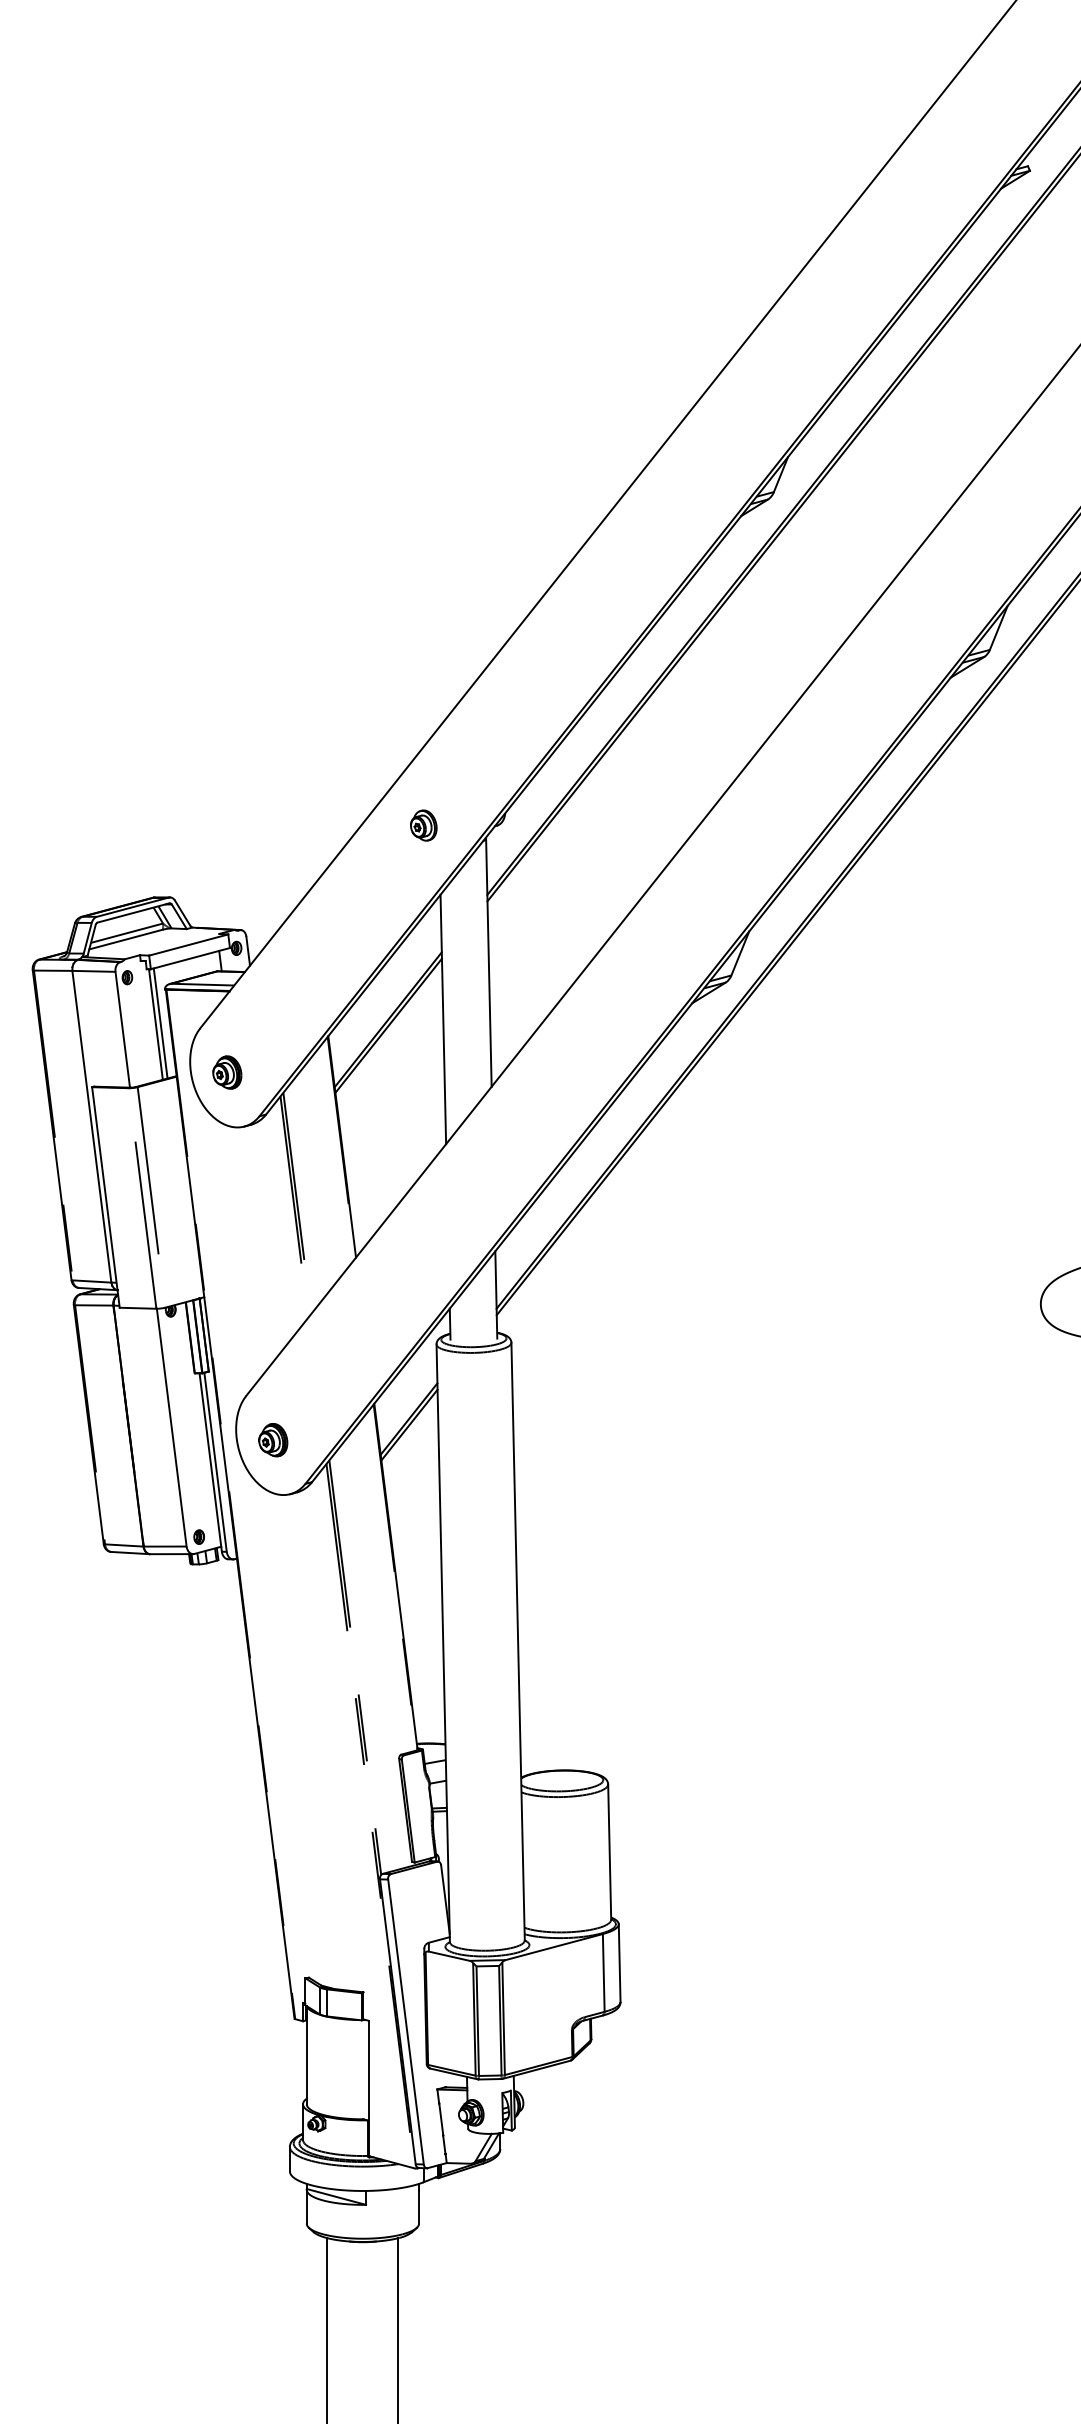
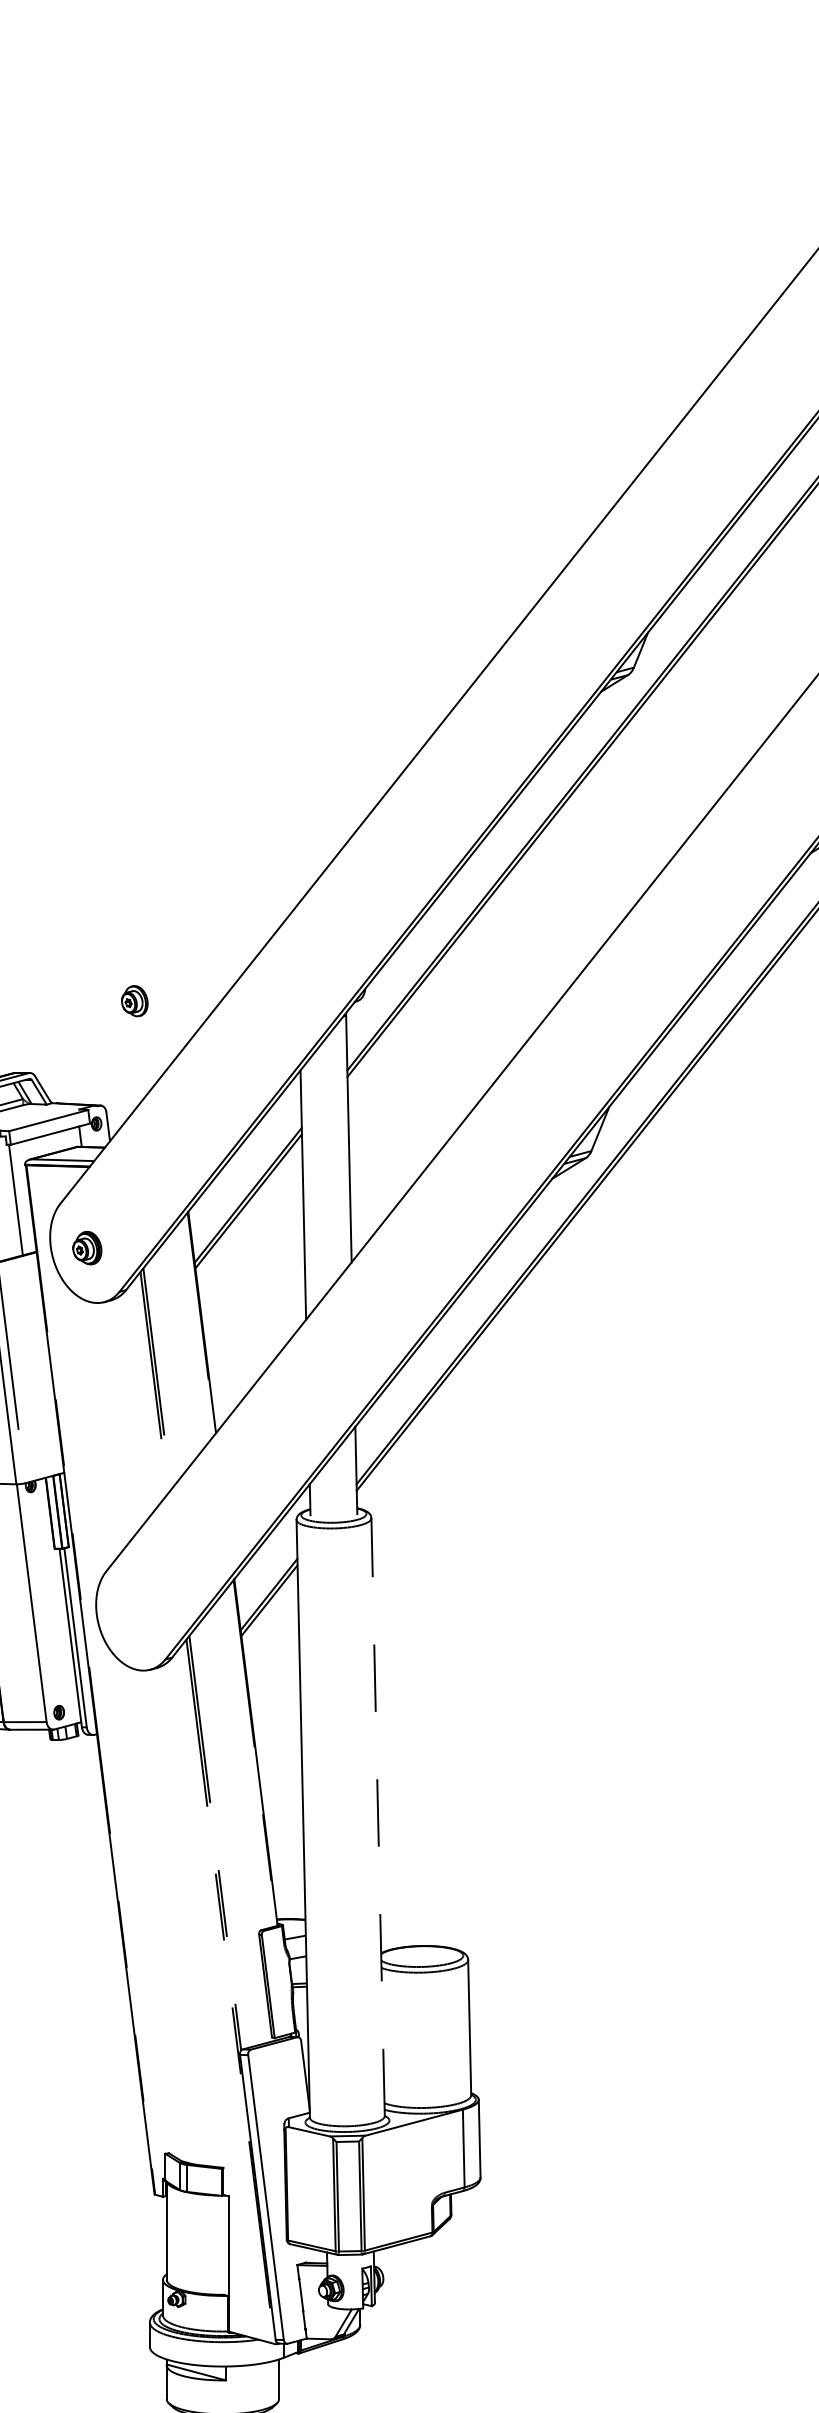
part: (423, 825) -> (134, 1001), moved
line: (160, 1023) -> (20, 1199), removed
part: (273, 1440) -> (133, 1616), removed
line: (518, 1641) -> (378, 1817), solid -> dashed

